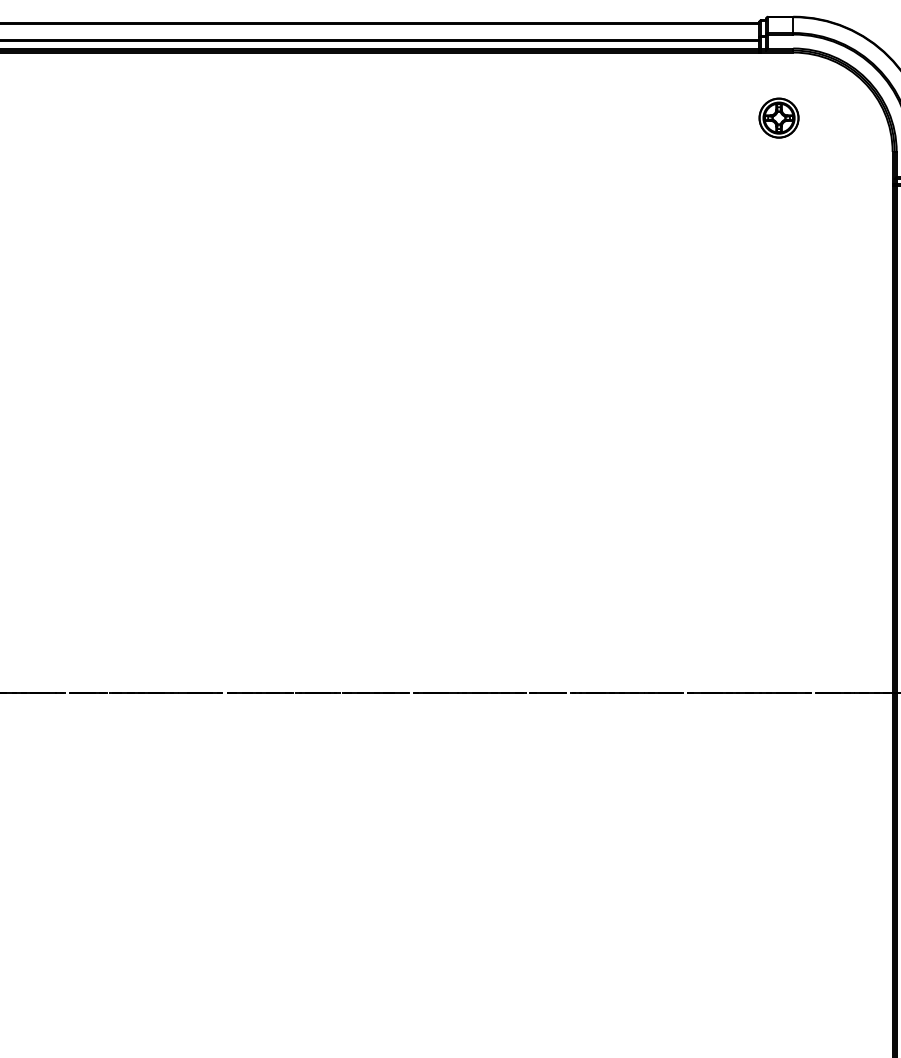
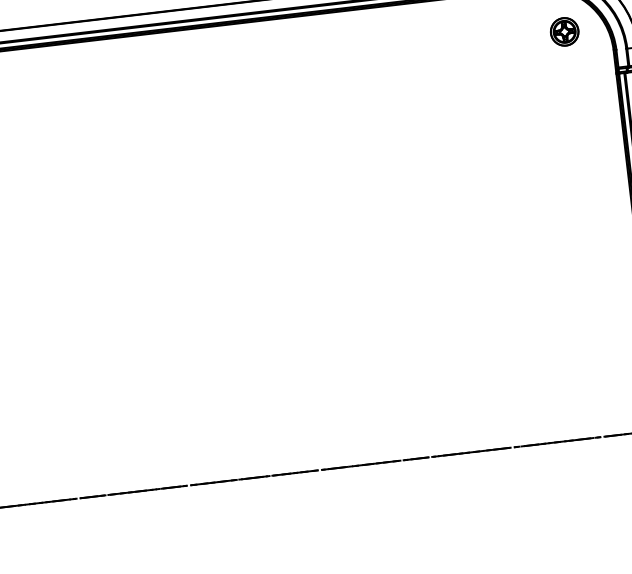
part: (778, 117) -> (564, 31), moved

